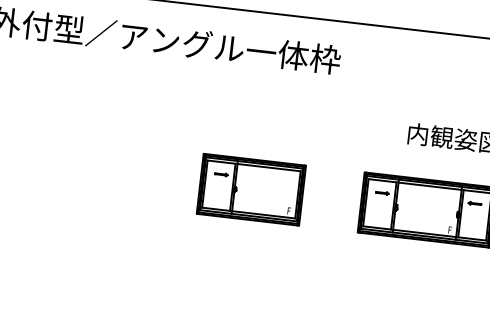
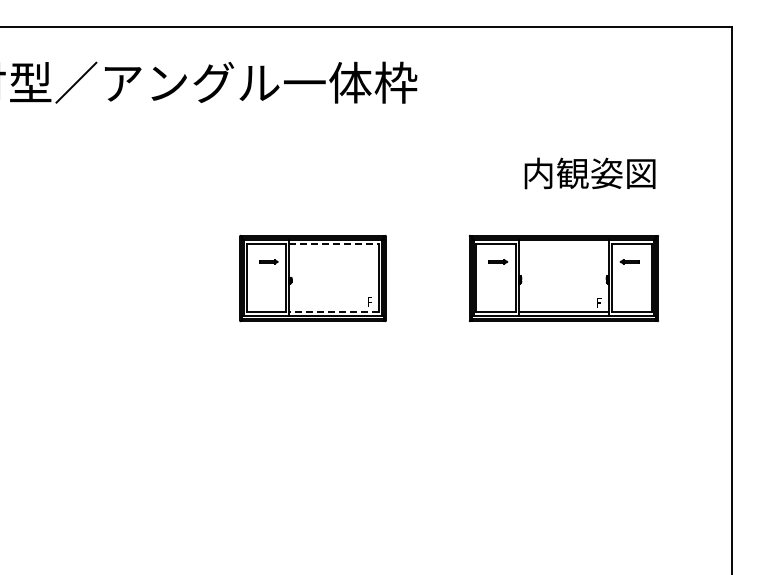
line: (269, 167) -> (334, 244), solid -> dashed
line: (429, 186) -> (563, 244), removed
line: (263, 214) -> (333, 311), solid -> dashed

